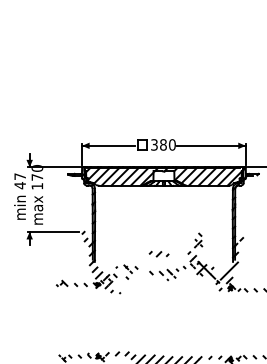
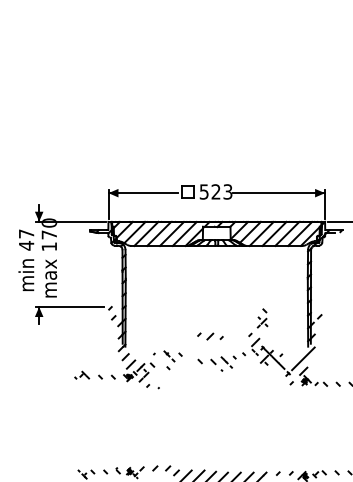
text: (163, 144) -> (216, 191), 380 -> 523

